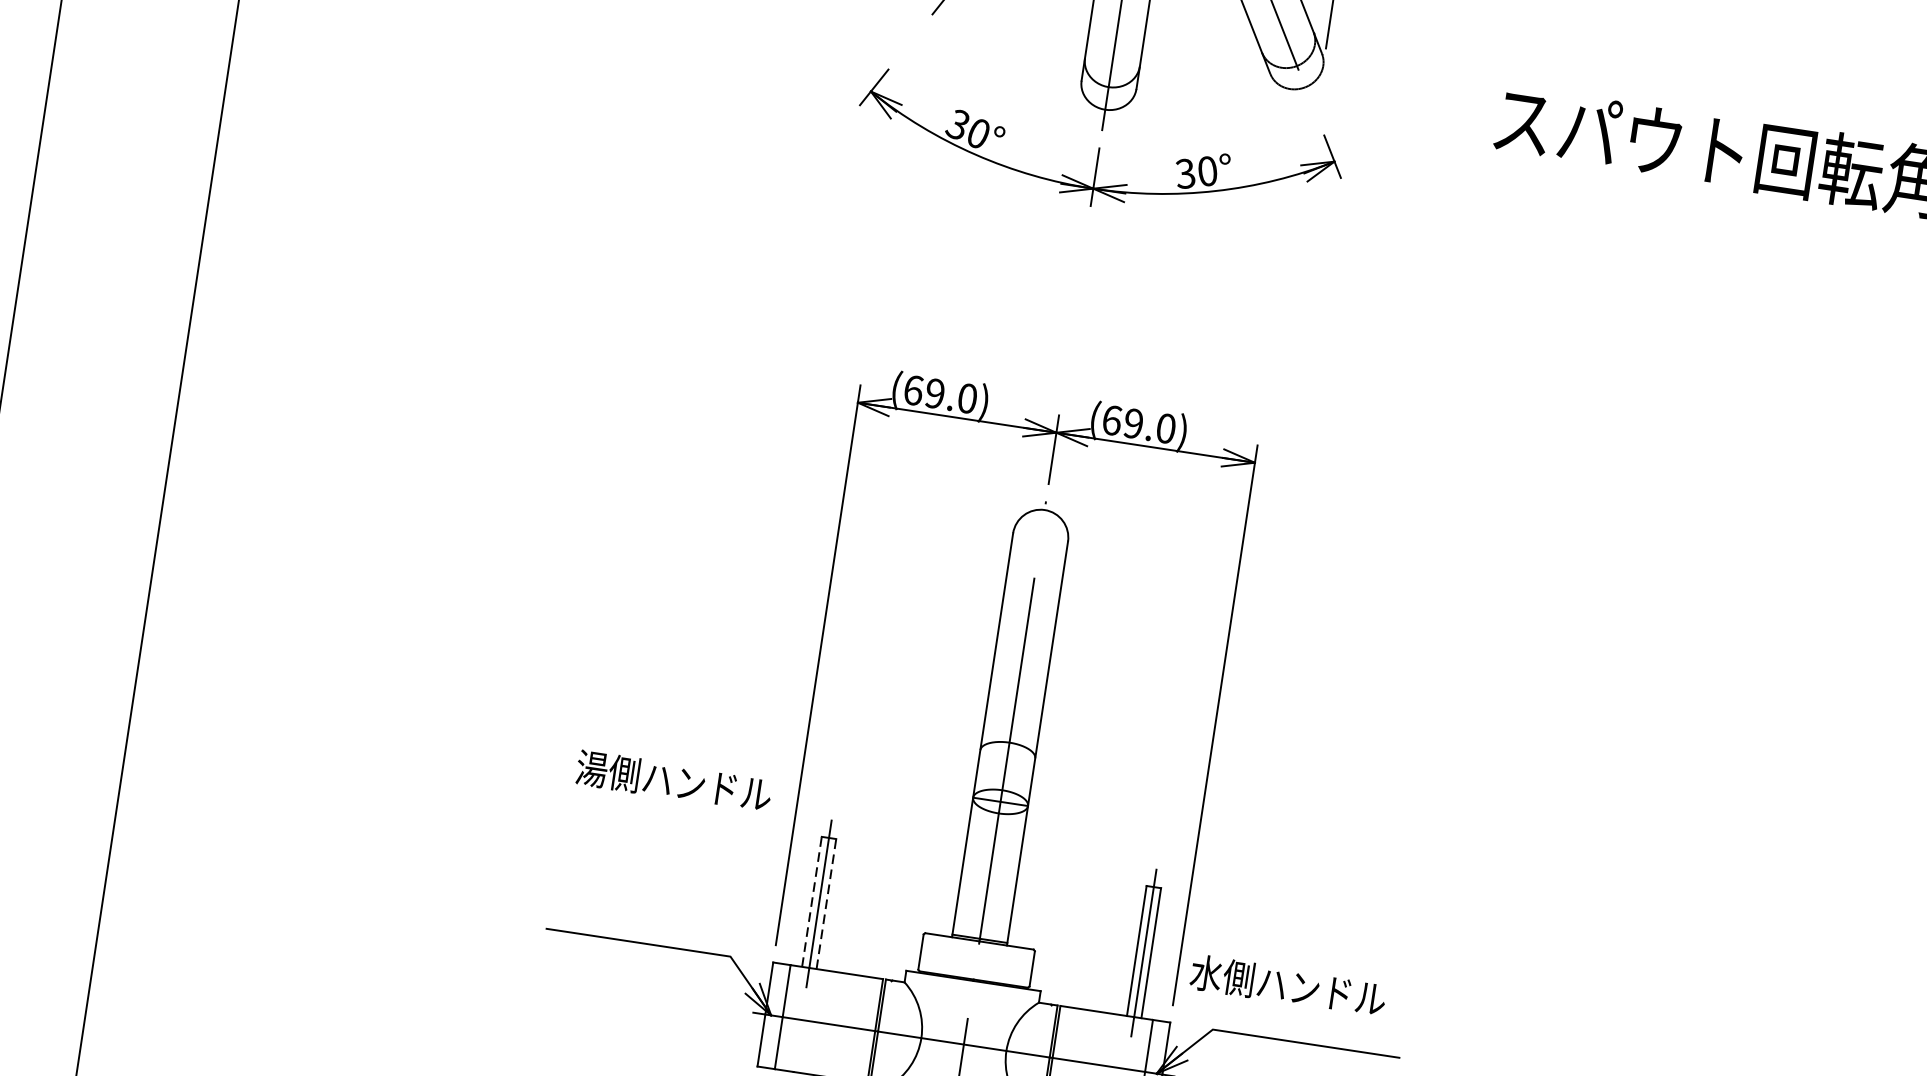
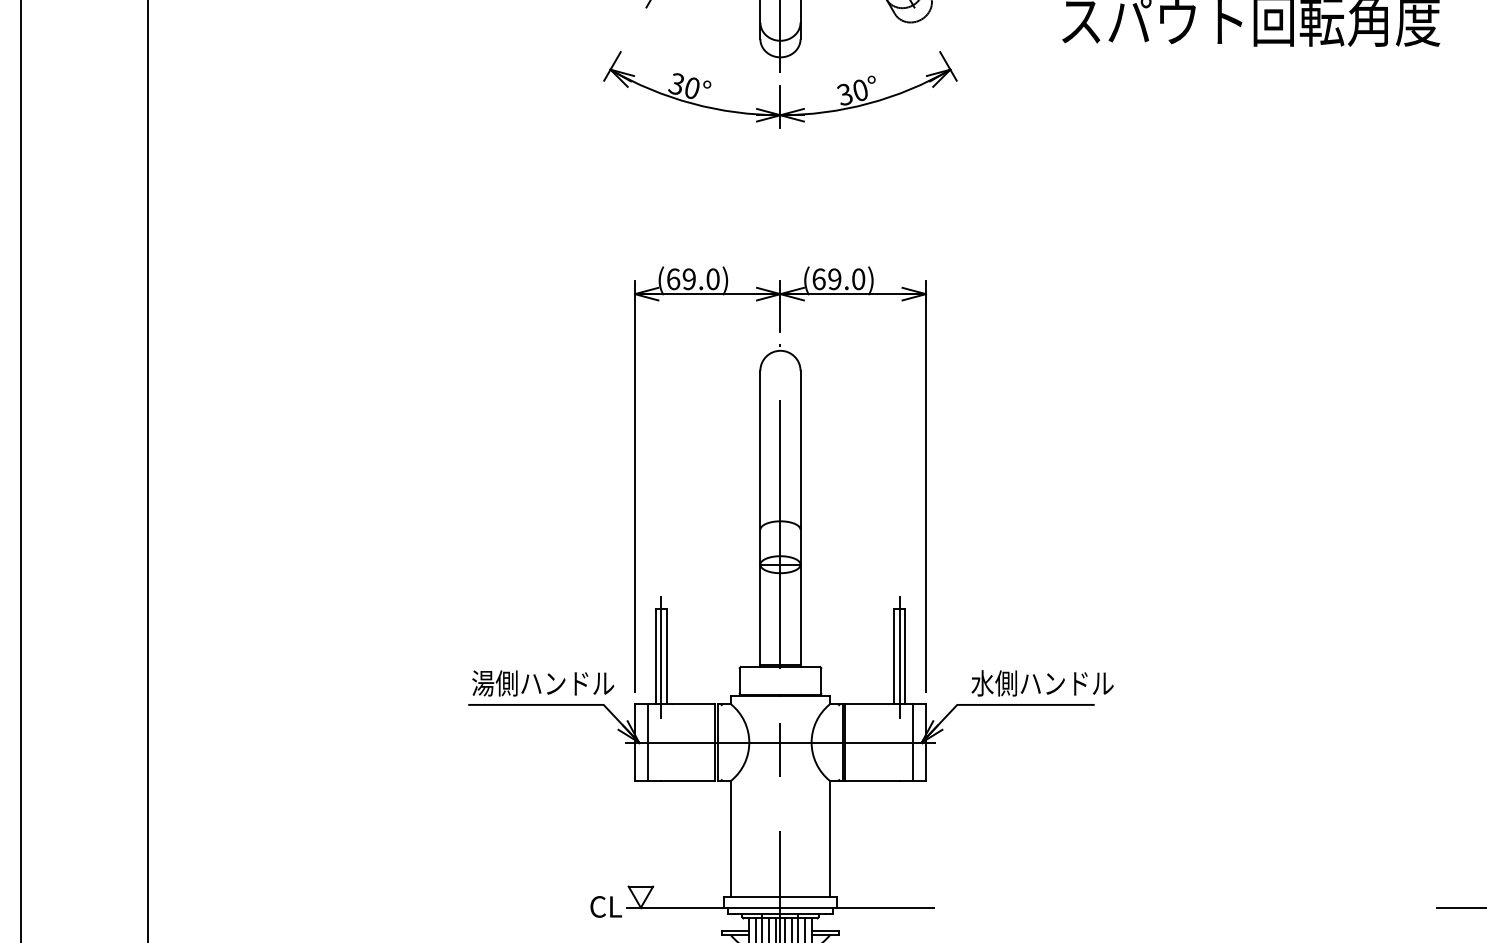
text: (674, 781) -> (543, 683), moved
line: (812, 901) -> (656, 656), dashed -> solid
line: (826, 903) -> (666, 656), dashed -> solid
text: (1288, 985) -> (1042, 683), moved

